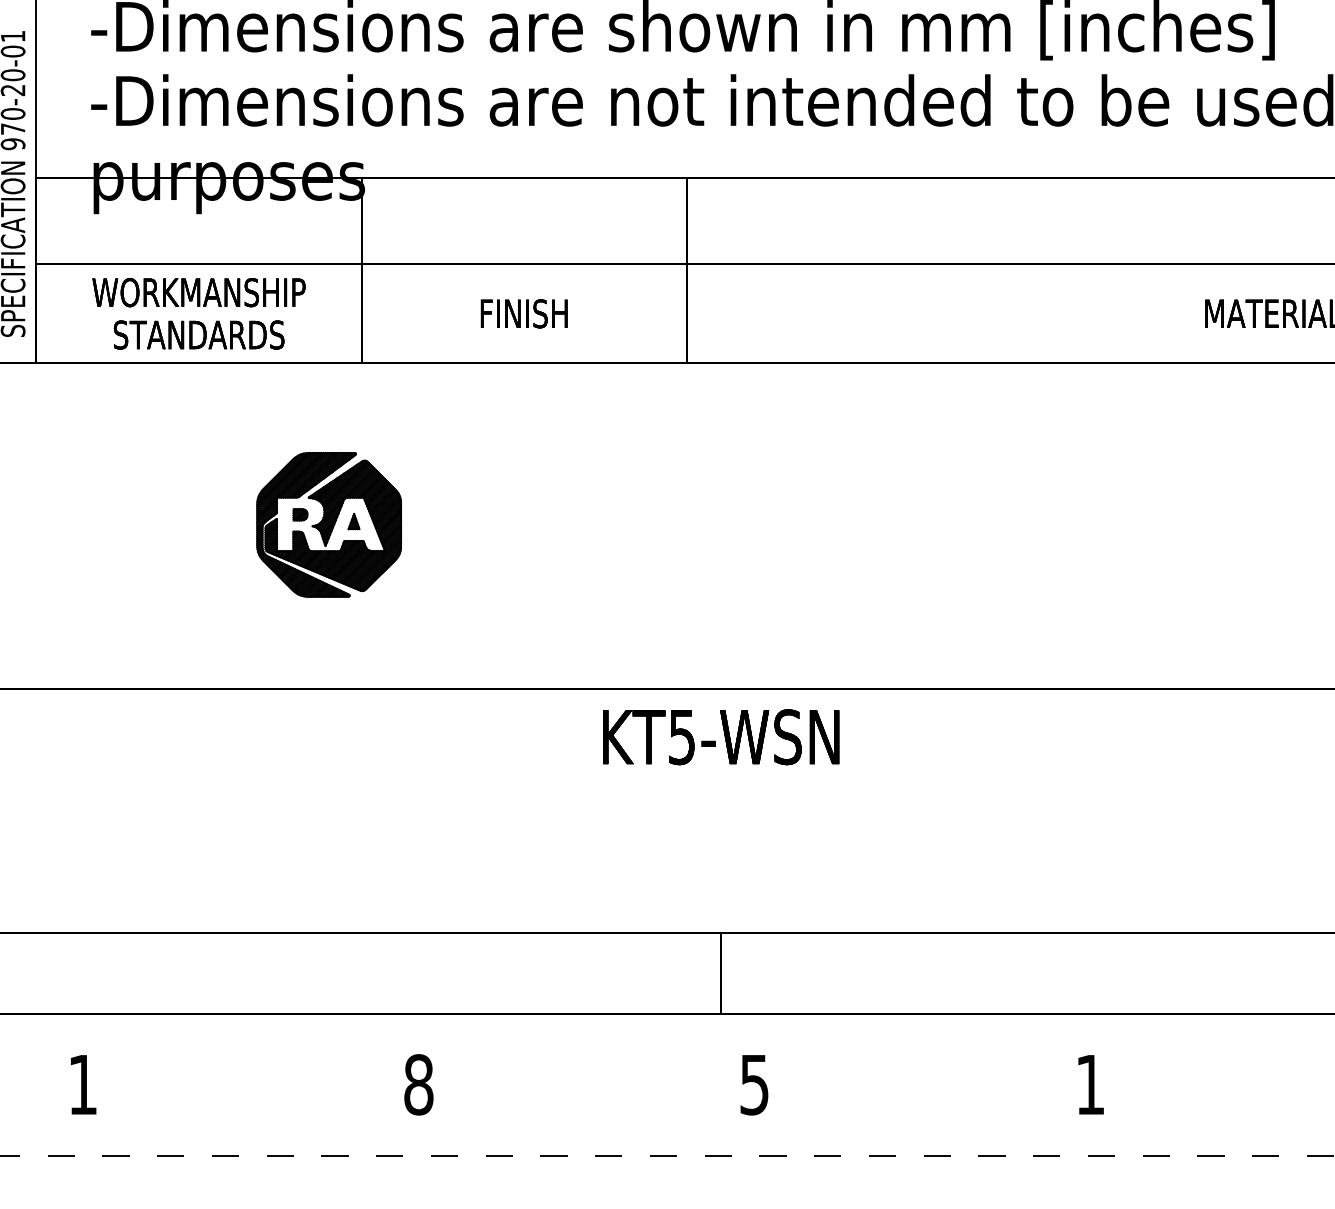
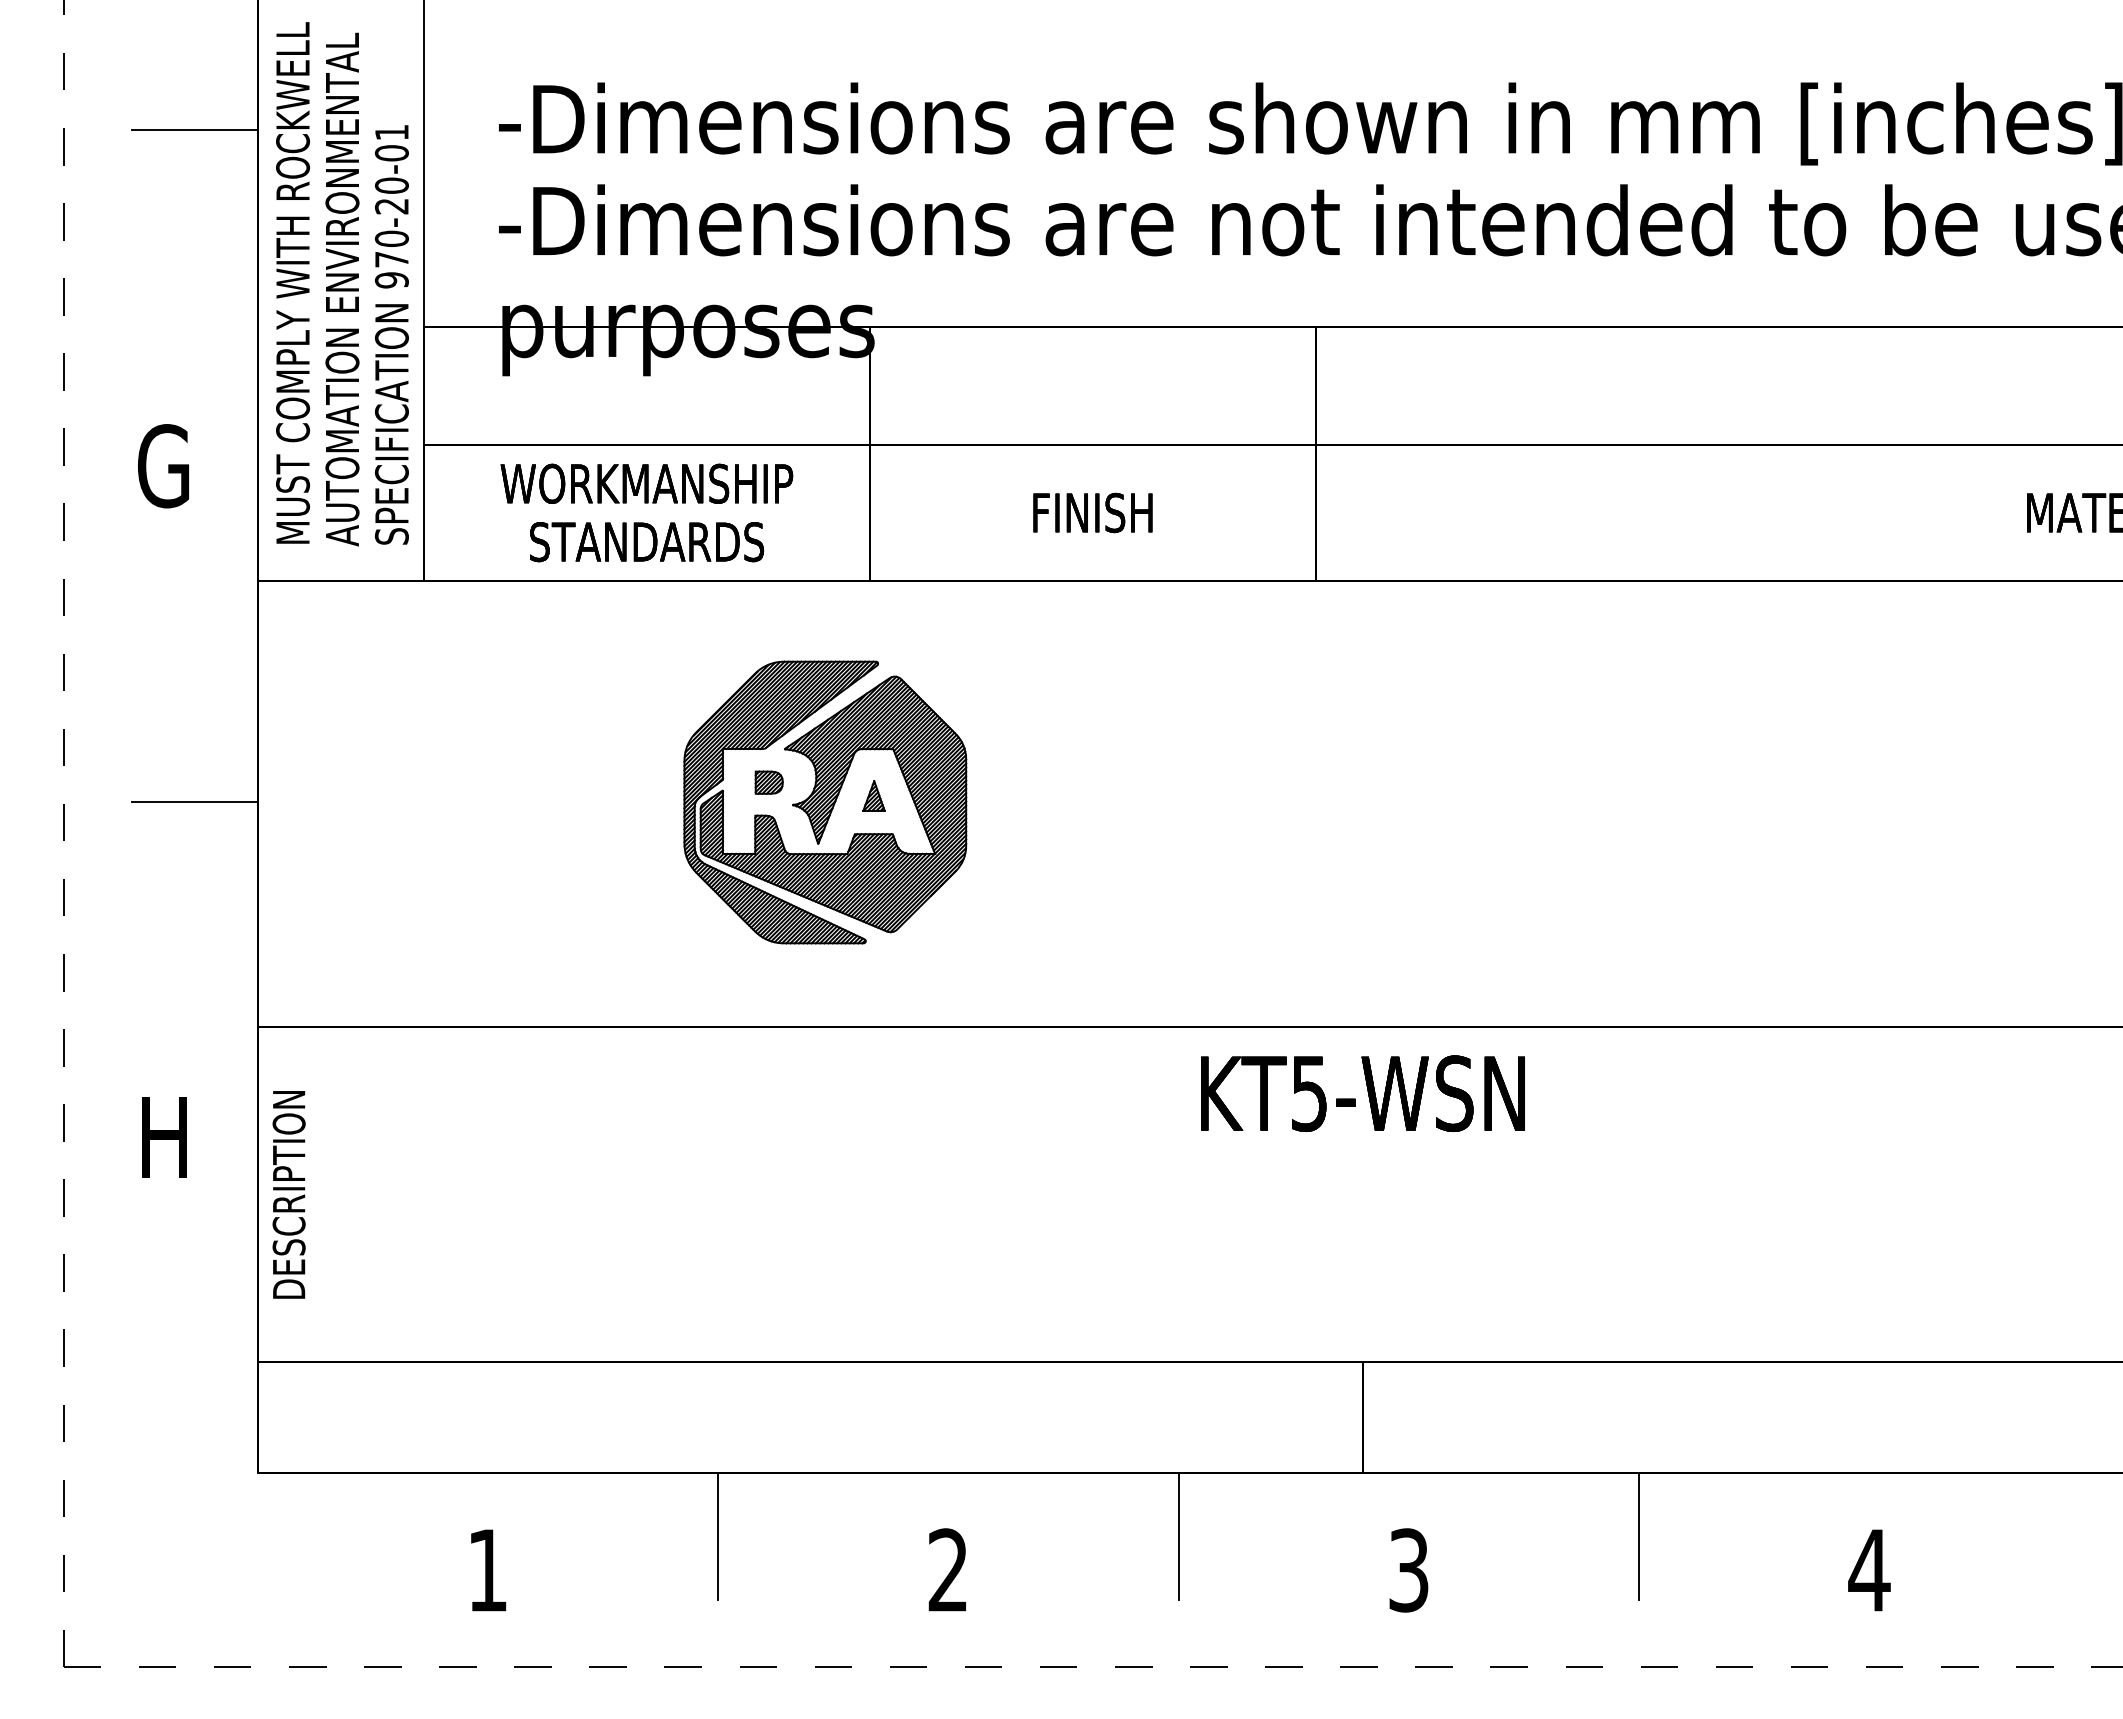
part: (329, 524) -> (825, 802), size x1.43
line: (251, 1060) -> (718, 1536), added
line: (586, 1060) -> (1178, 1536), added
line: (922, 1060) -> (1639, 1536), added
text: (418, 1084) -> (948, 1570), 8 -> 2
text: (755, 1084) -> (1409, 1570), 5 -> 3
text: (1090, 1084) -> (1869, 1570), 1 -> 4

